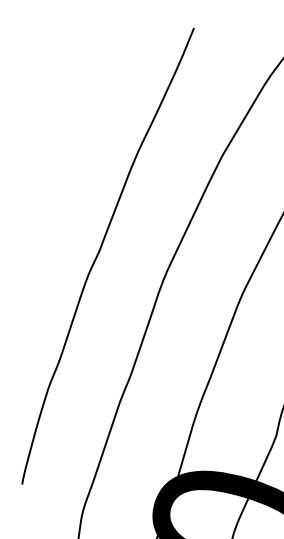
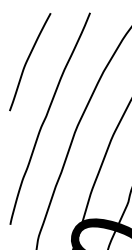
curve: (61, 130) -> (28, 60), added

